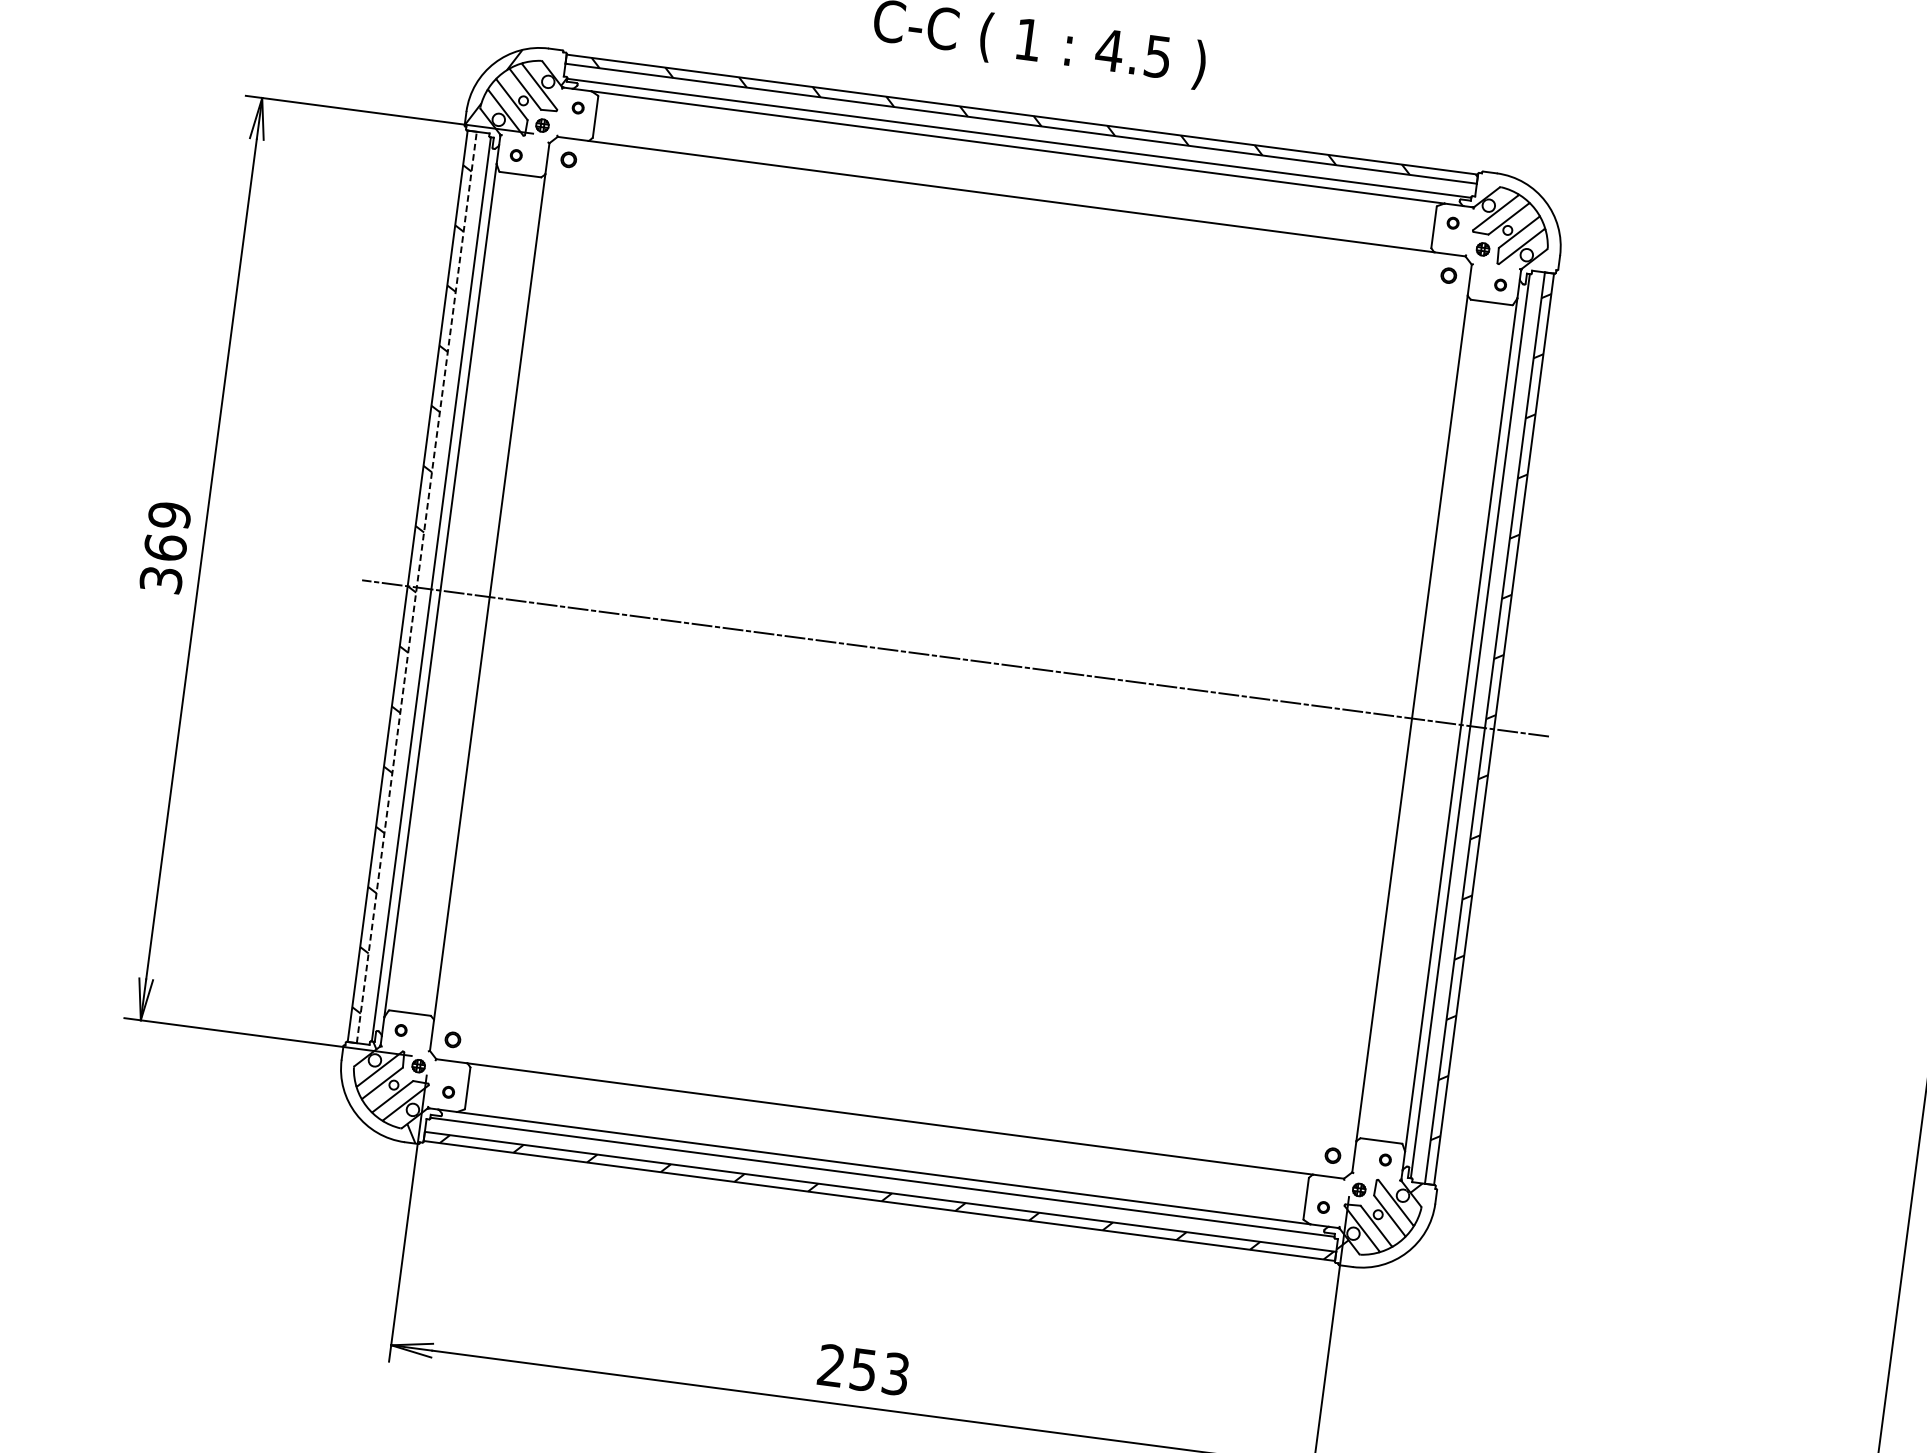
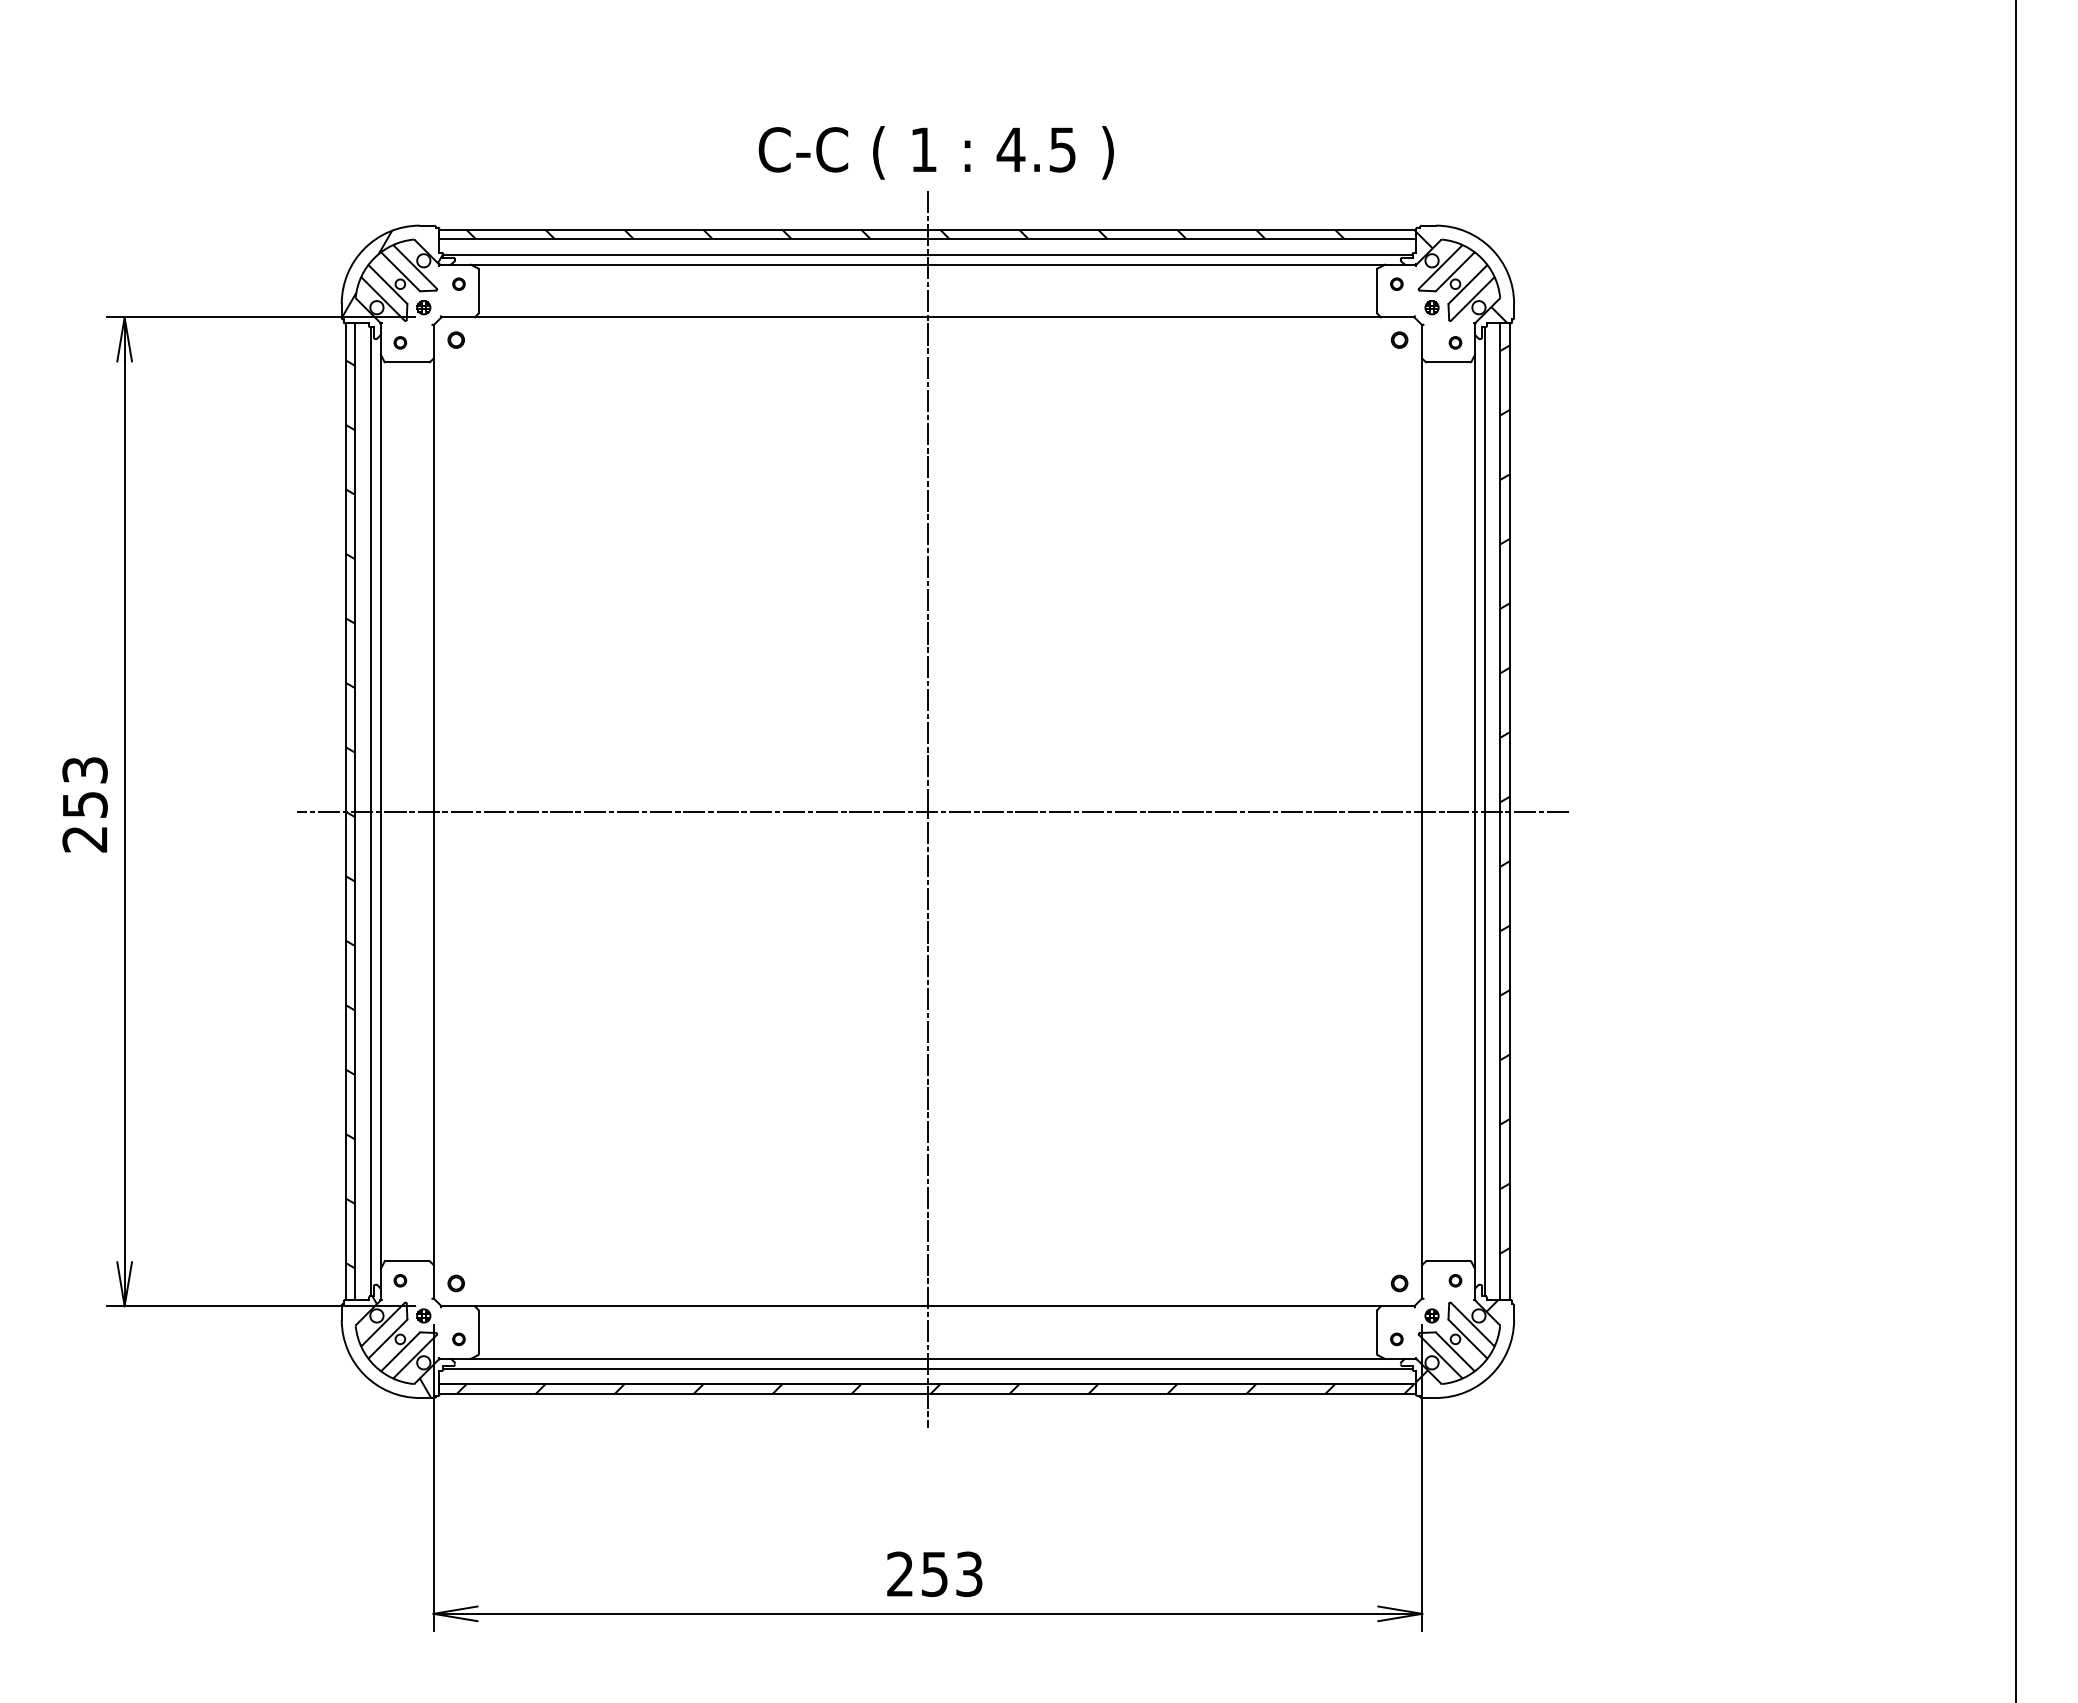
hatch: (1514, 224) -> (1461, 277), added
text: (164, 547) -> (84, 804), 369 -> 253
line: (416, 587) -> (355, 811), dashed -> solid
line: (950, 654) -> (927, 808), added

